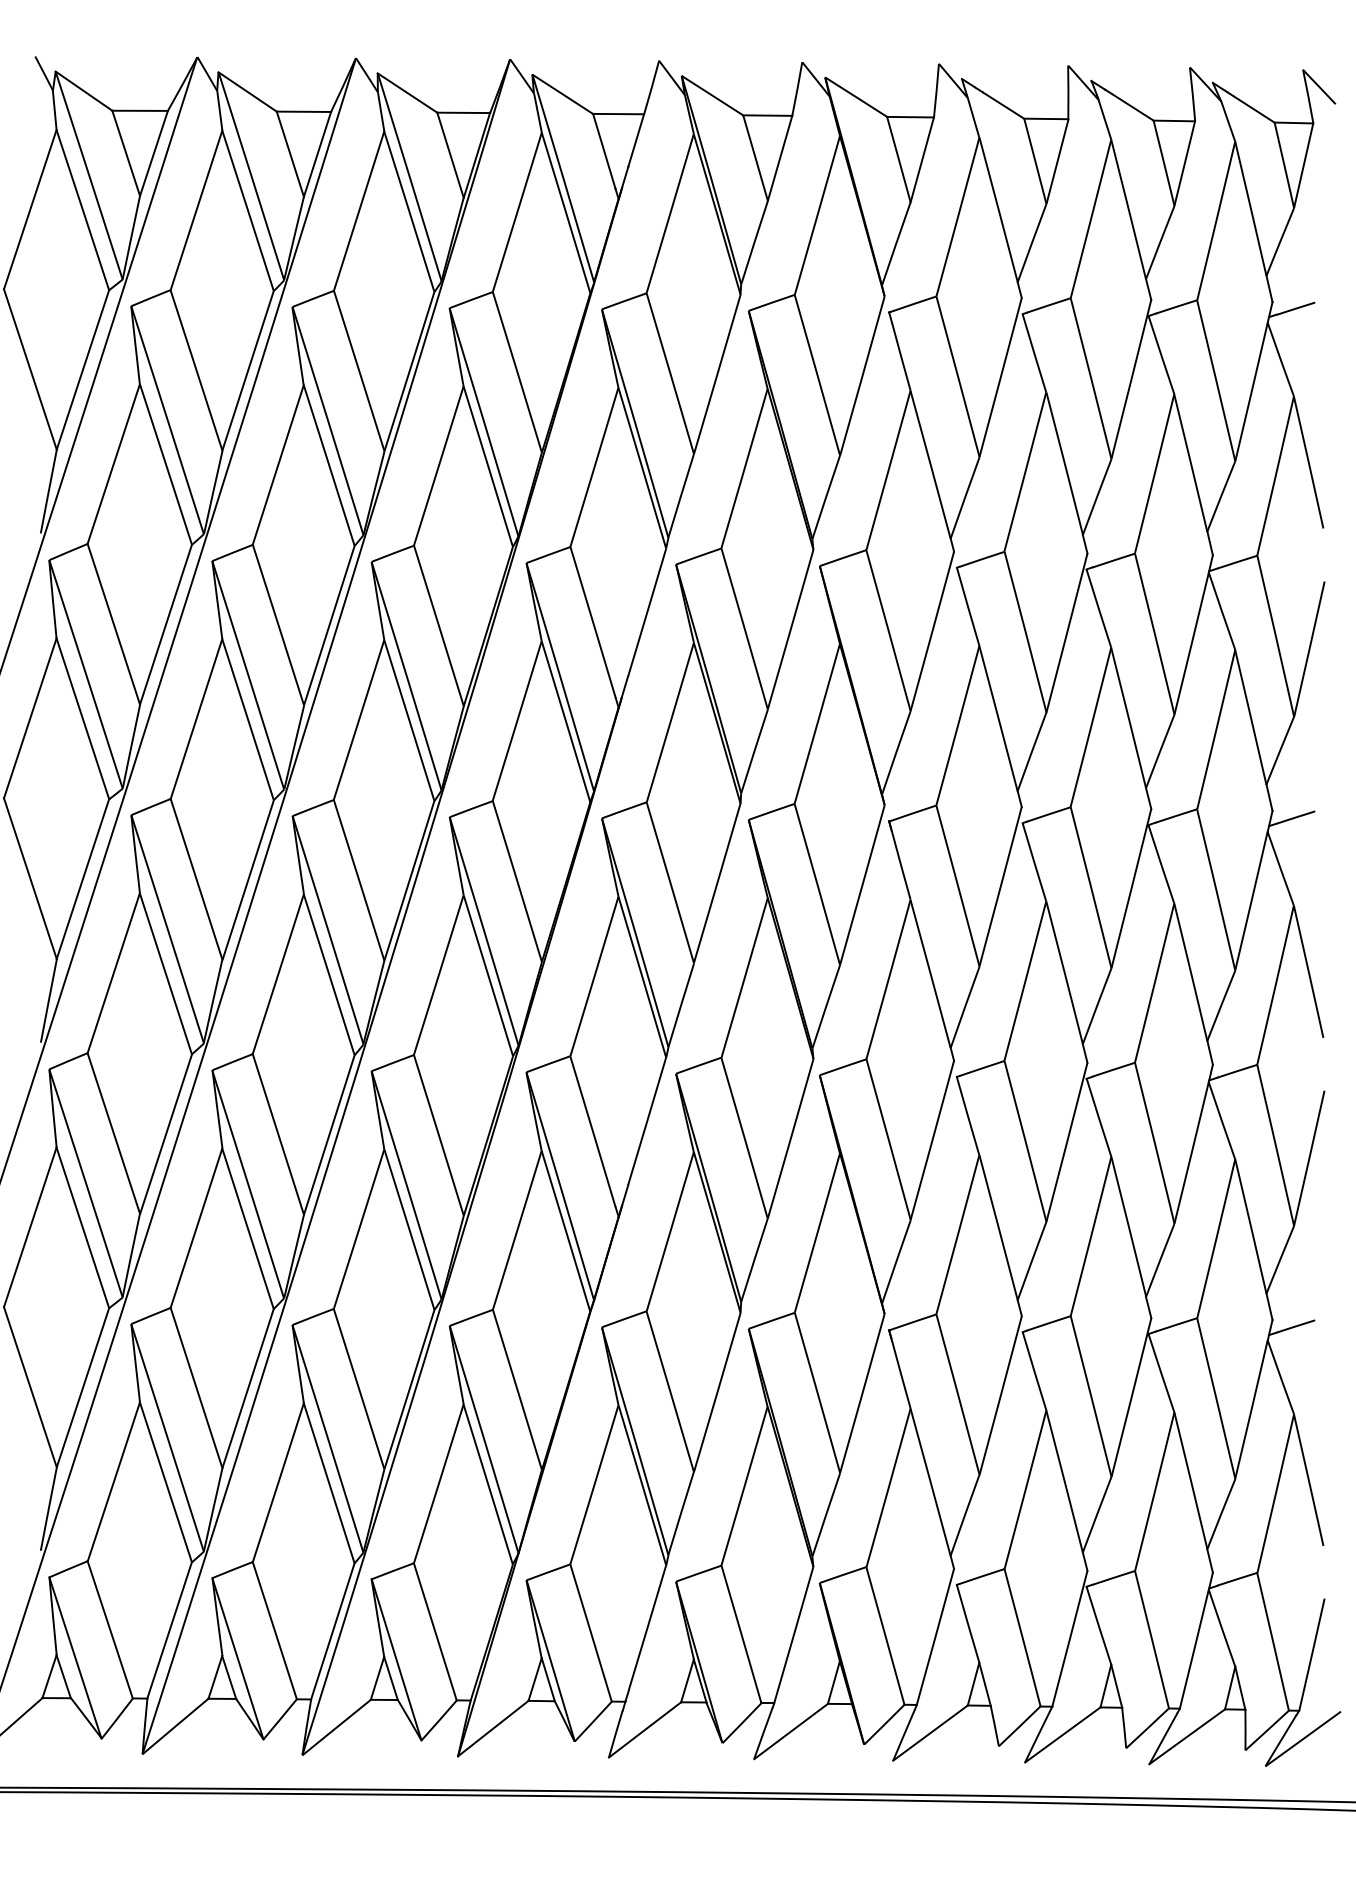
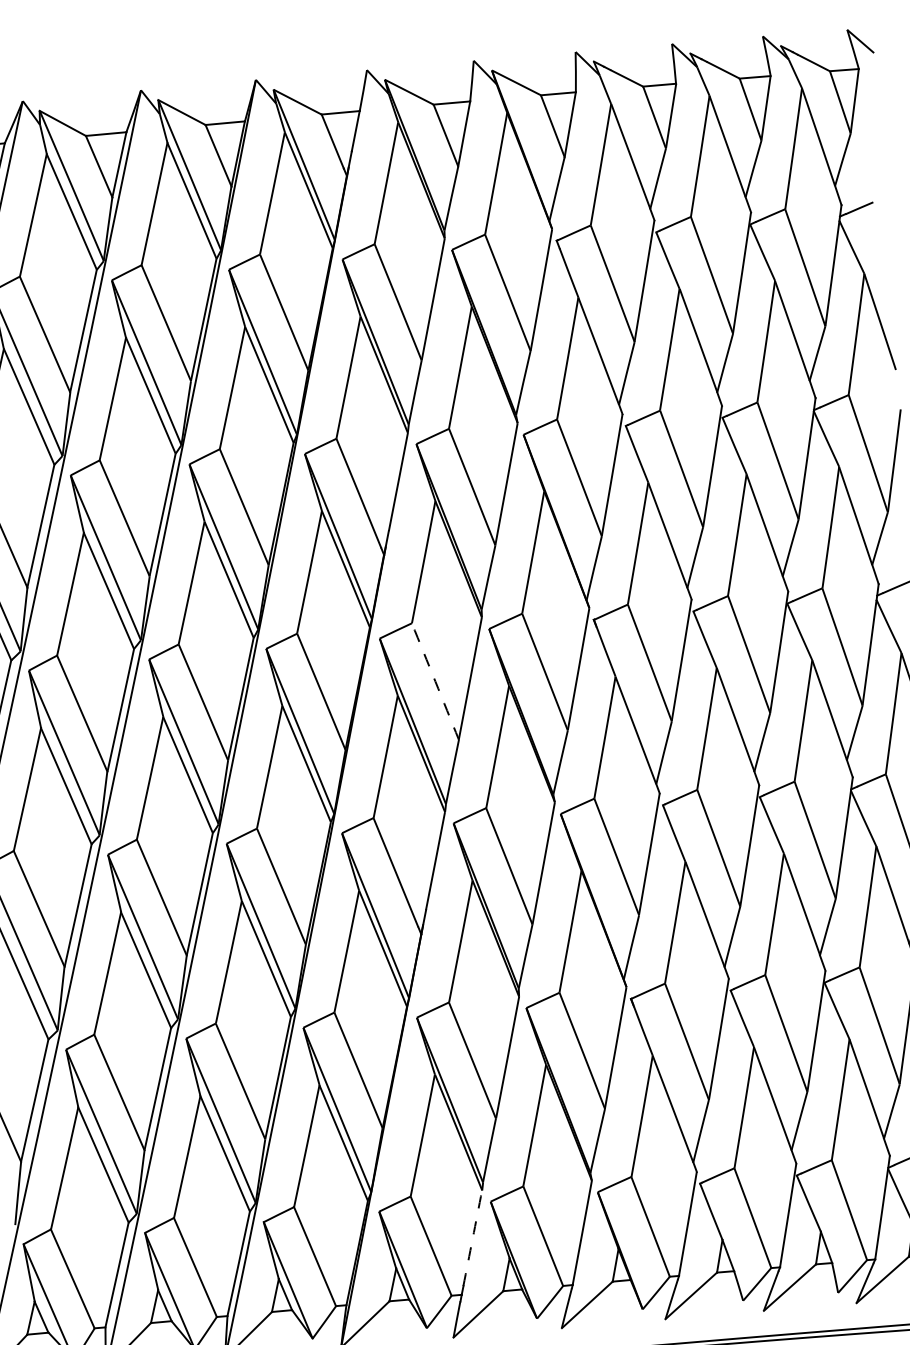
arc: (670, 882) -> (435, 681), solid -> dashed
arc: (647, 1628) -> (472, 1238), solid -> dashed

